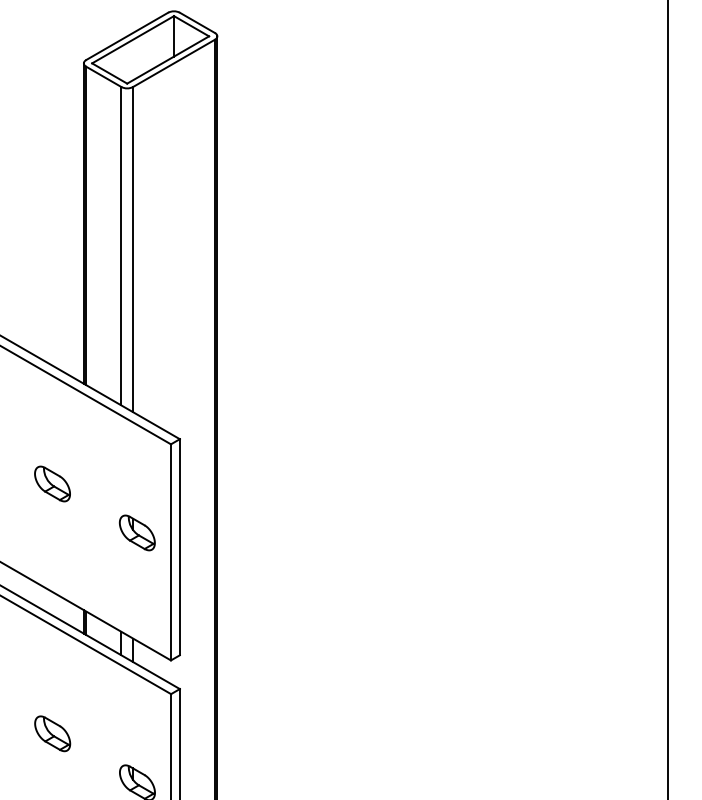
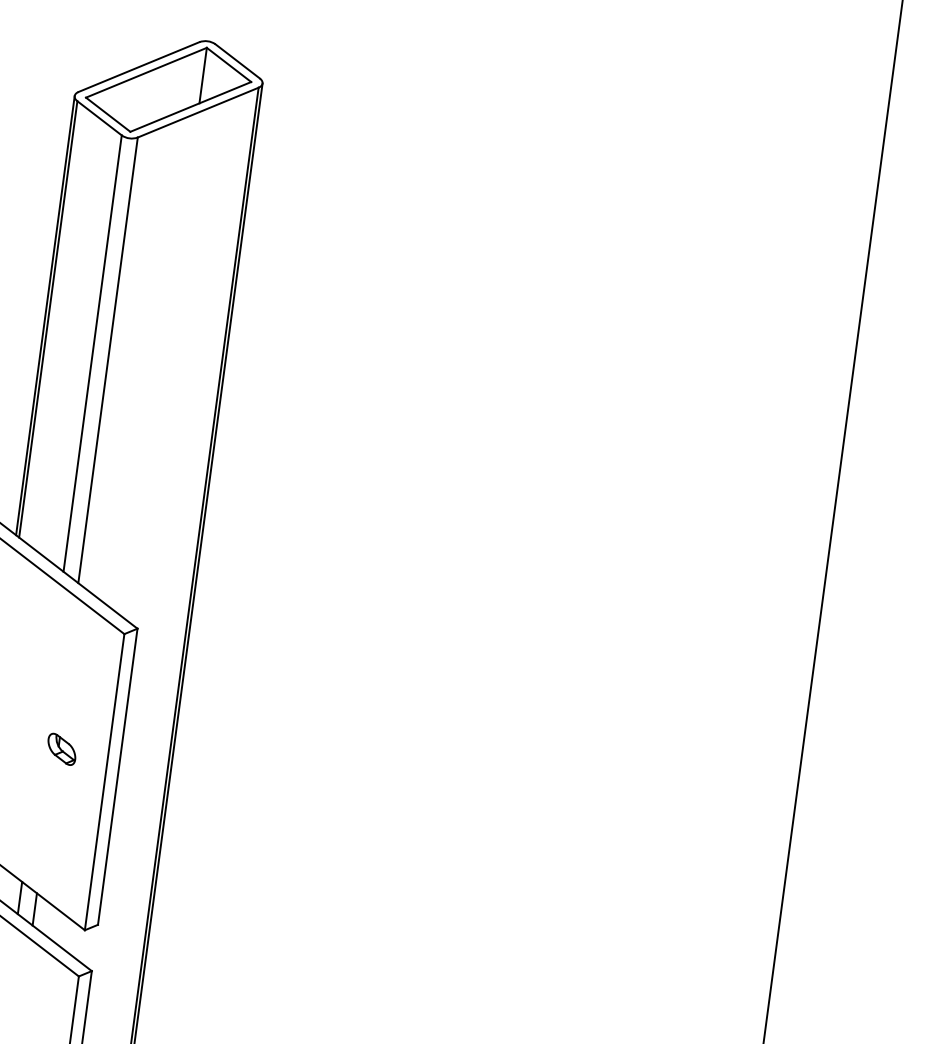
part: (136, 532) -> (61, 748), size x0.6

